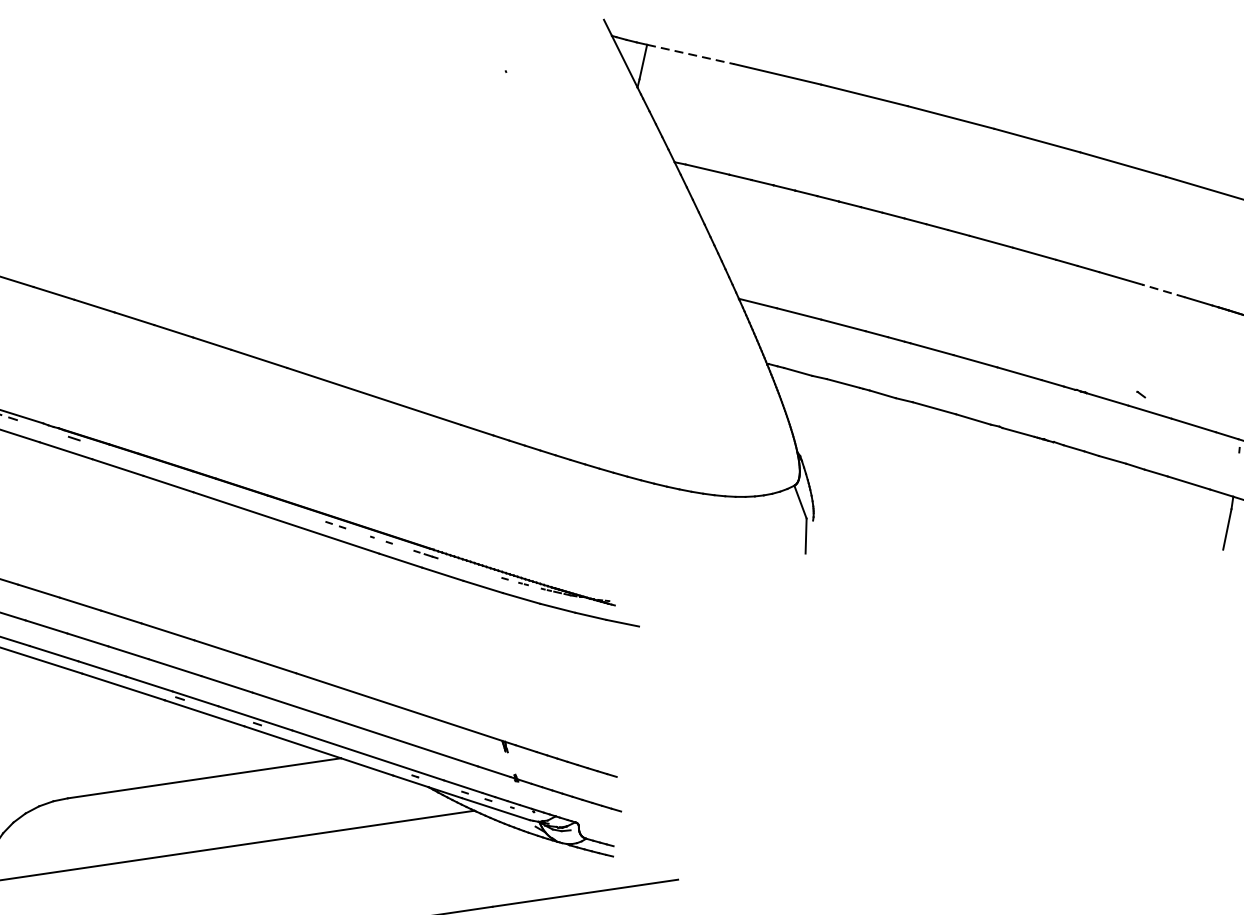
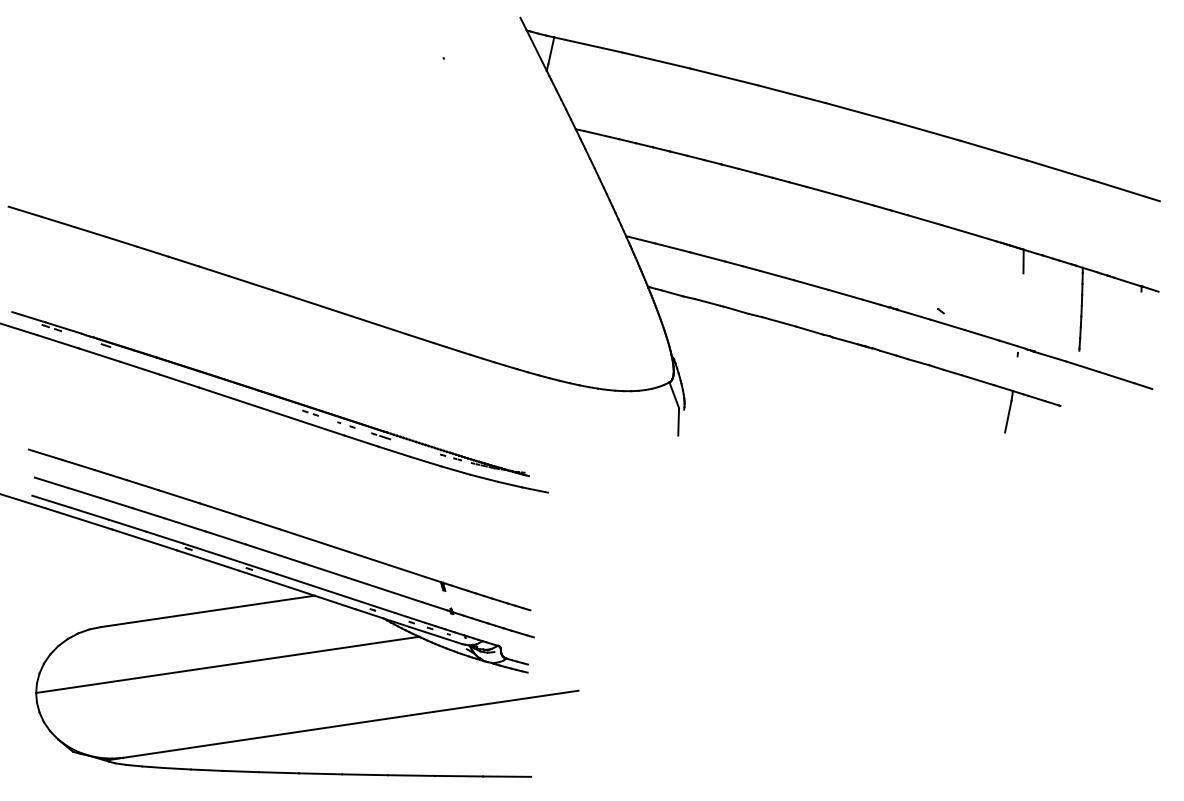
line: (690, 53) -> (588, 44), dashed -> solid
line: (1163, 291) -> (958, 230), dashed -> solid

